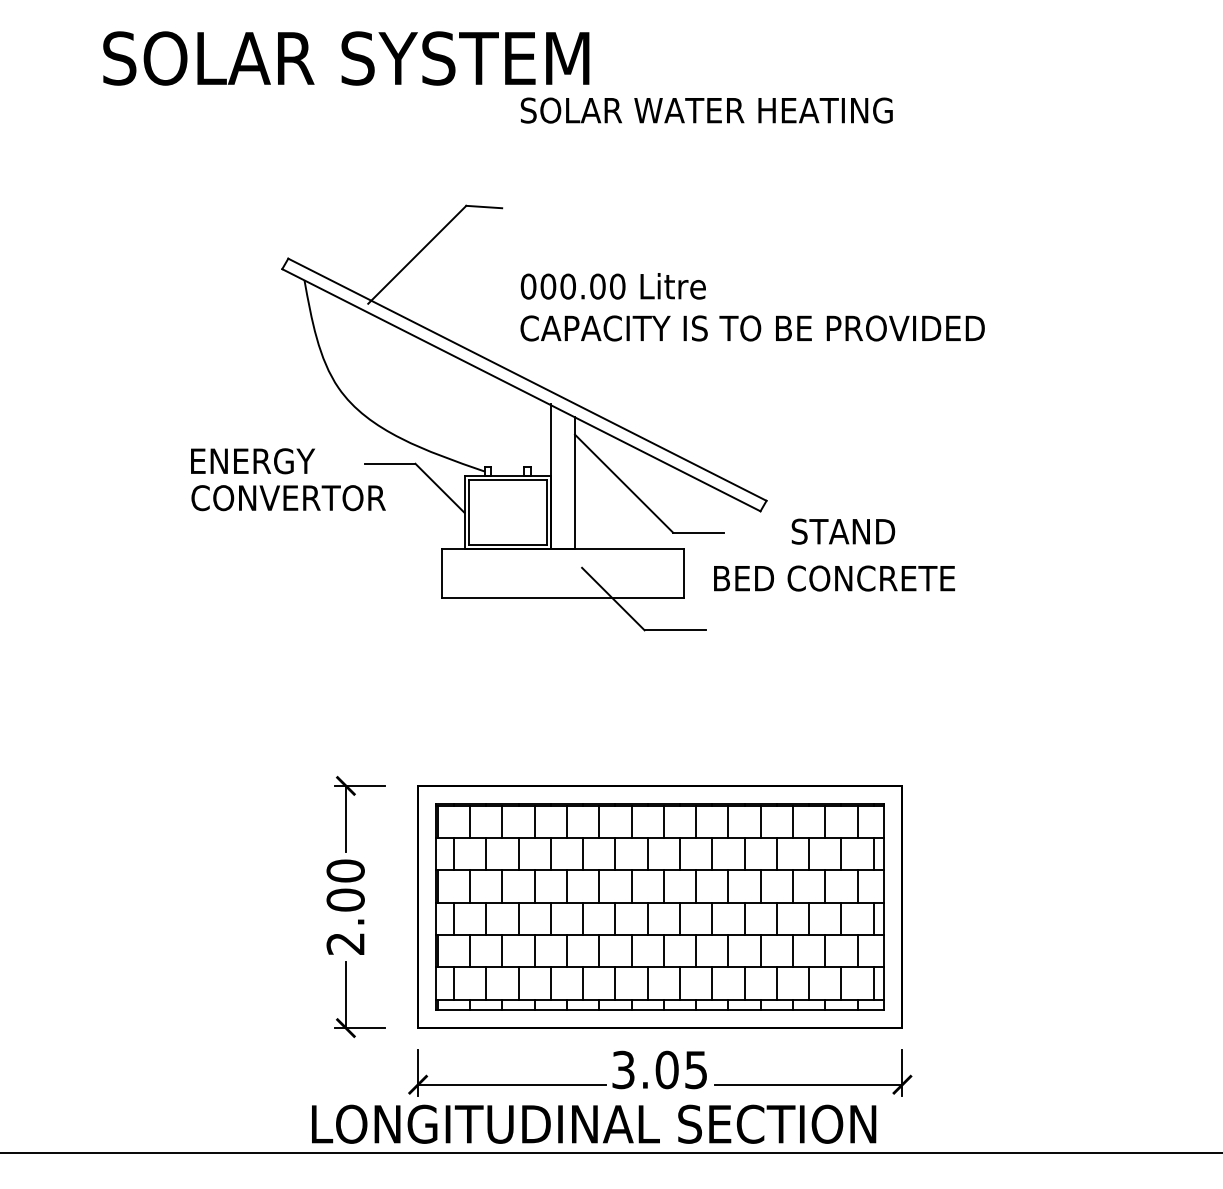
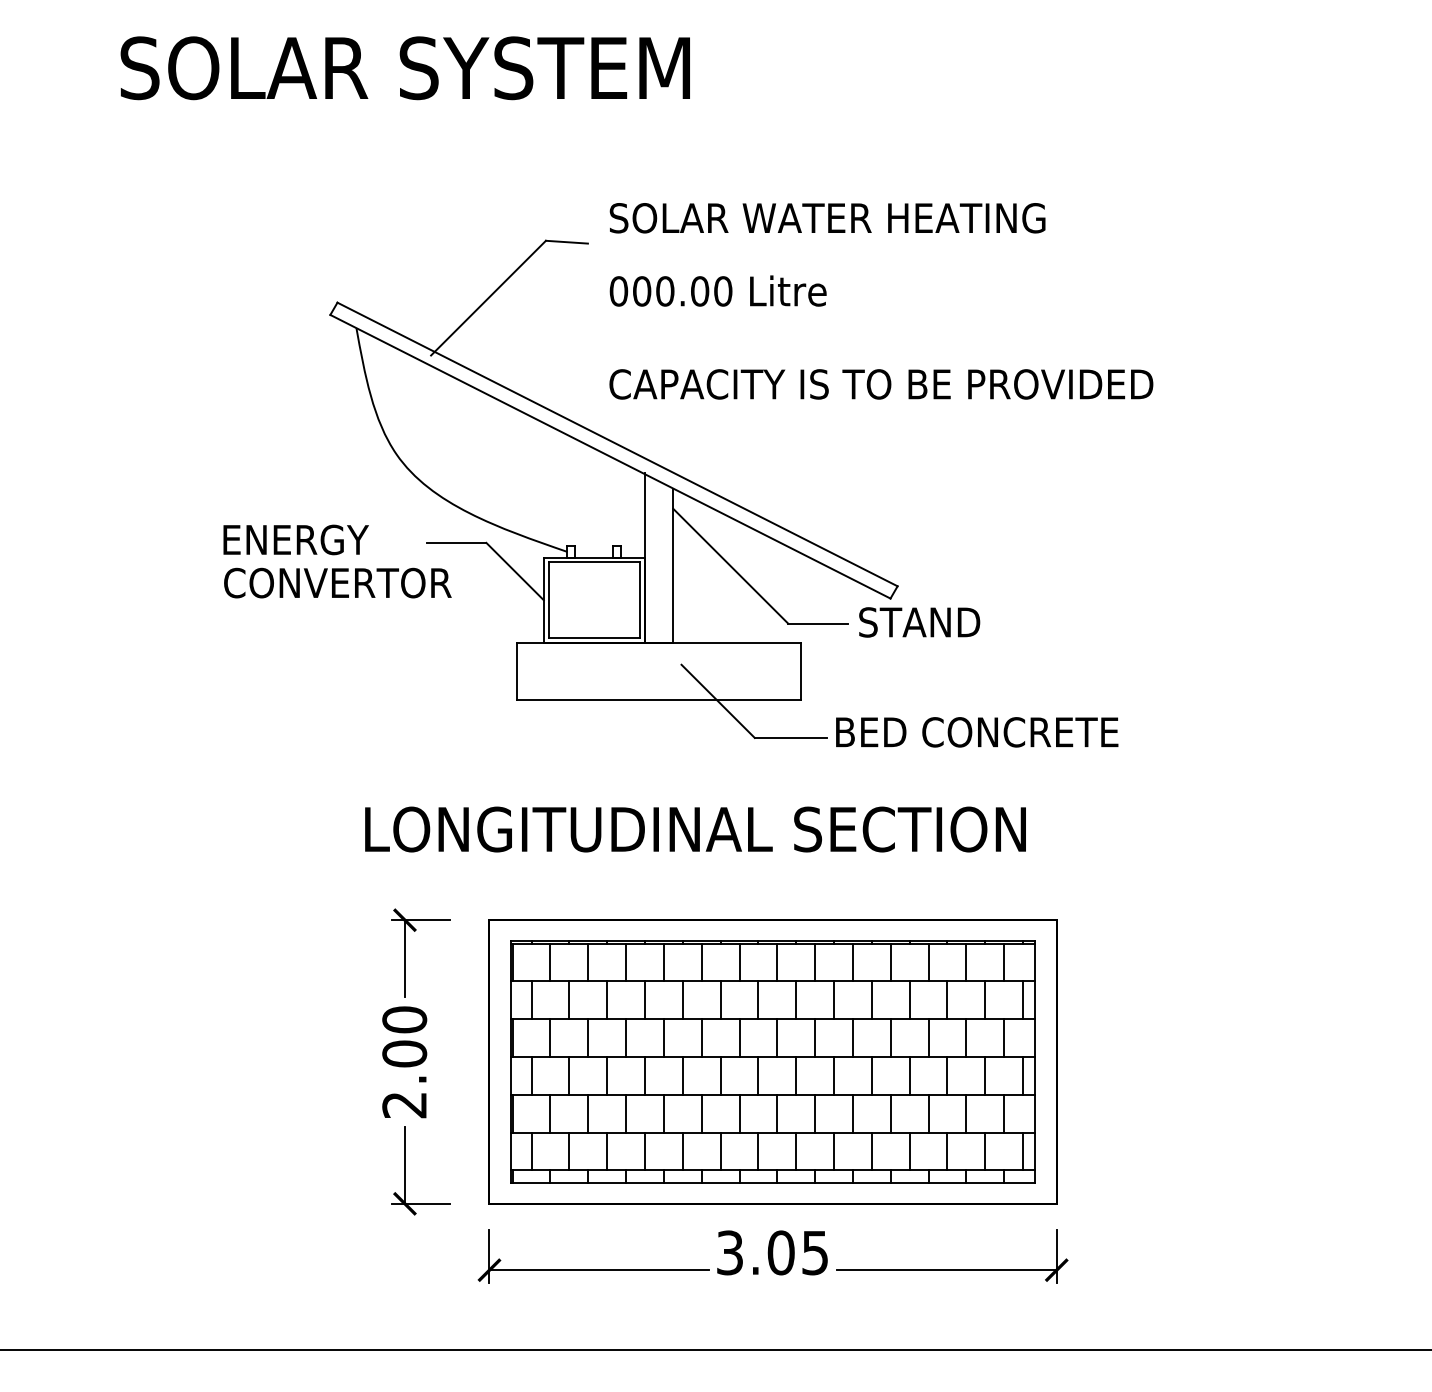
text: (706, 110) -> (827, 218), moved
text: (612, 285) -> (717, 290), moved
text: (843, 531) -> (919, 622), moved
text: (834, 578) -> (977, 732), moved
text: (593, 1124) -> (695, 829), moved

